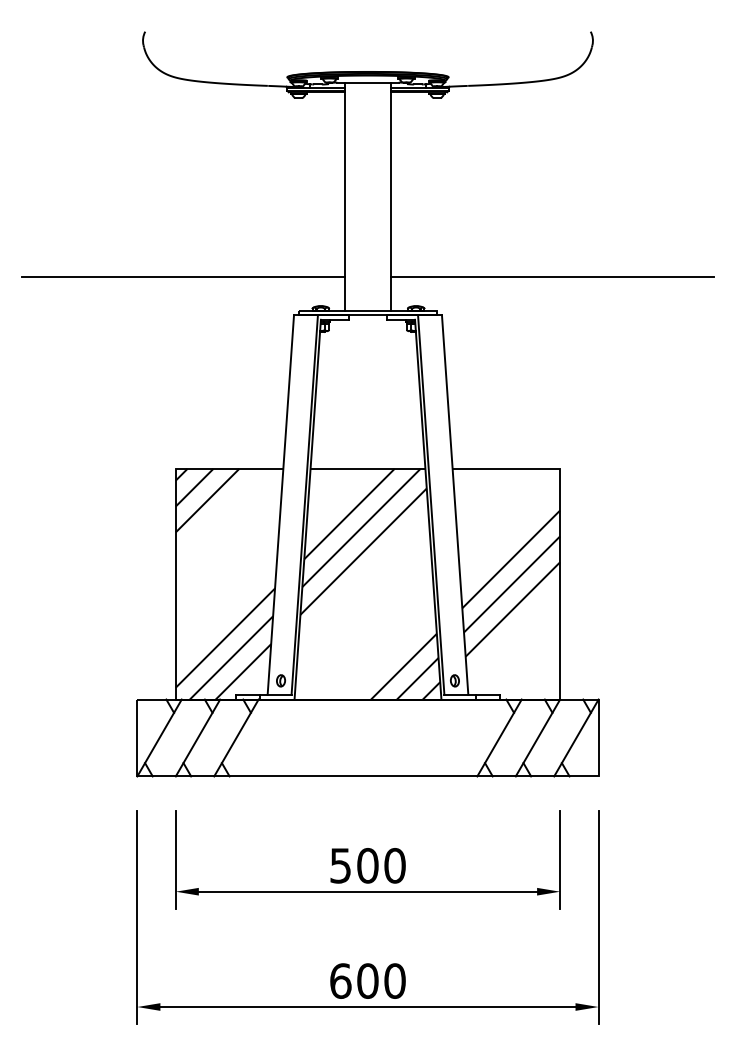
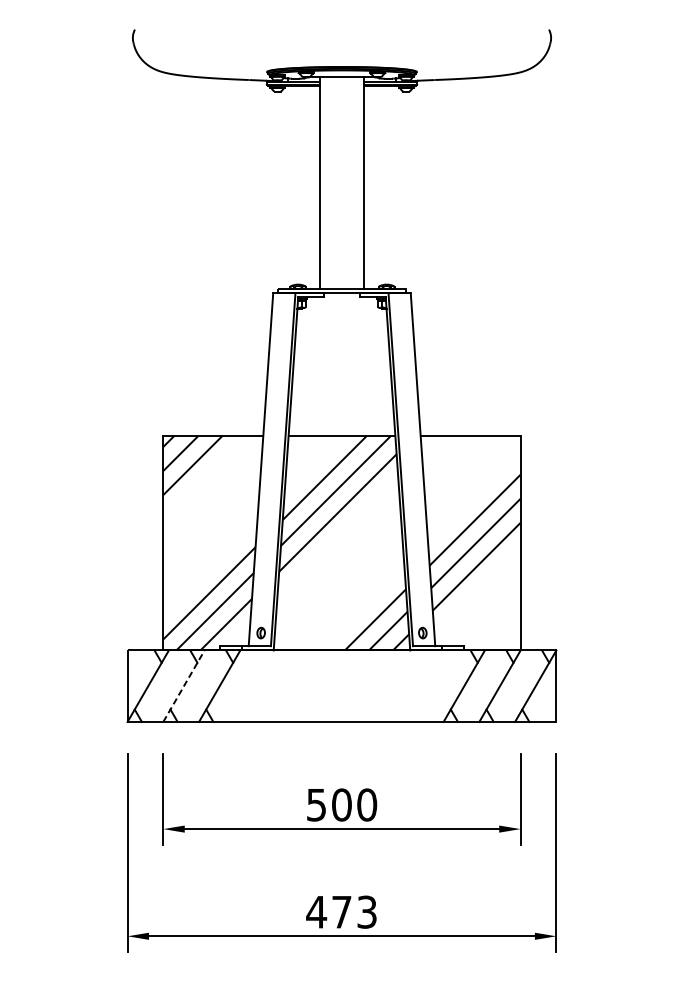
line: (183, 276) -> (170, 257), removed
line: (552, 276) -> (513, 257), removed
line: (198, 737) -> (184, 685), solid -> dashed
text: (367, 980) -> (341, 911), 600 -> 473

